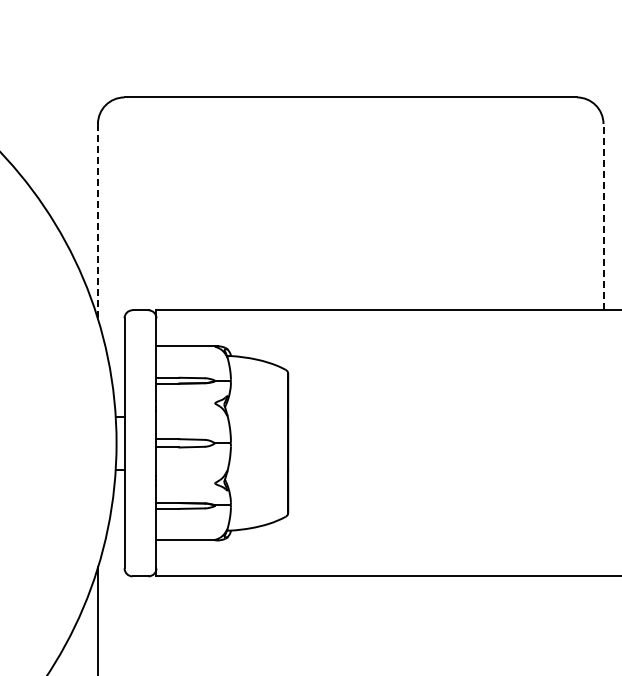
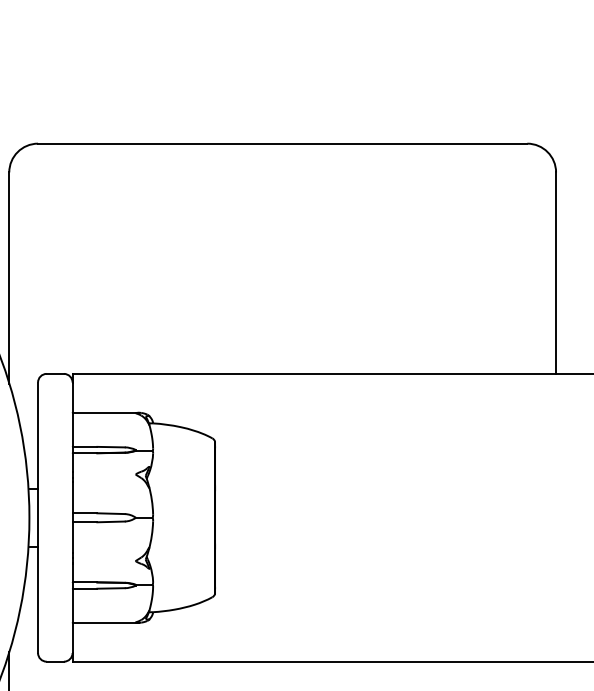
line: (603, 216) -> (556, 272), dashed -> solid
line: (97, 221) -> (8, 277), dashed -> solid

